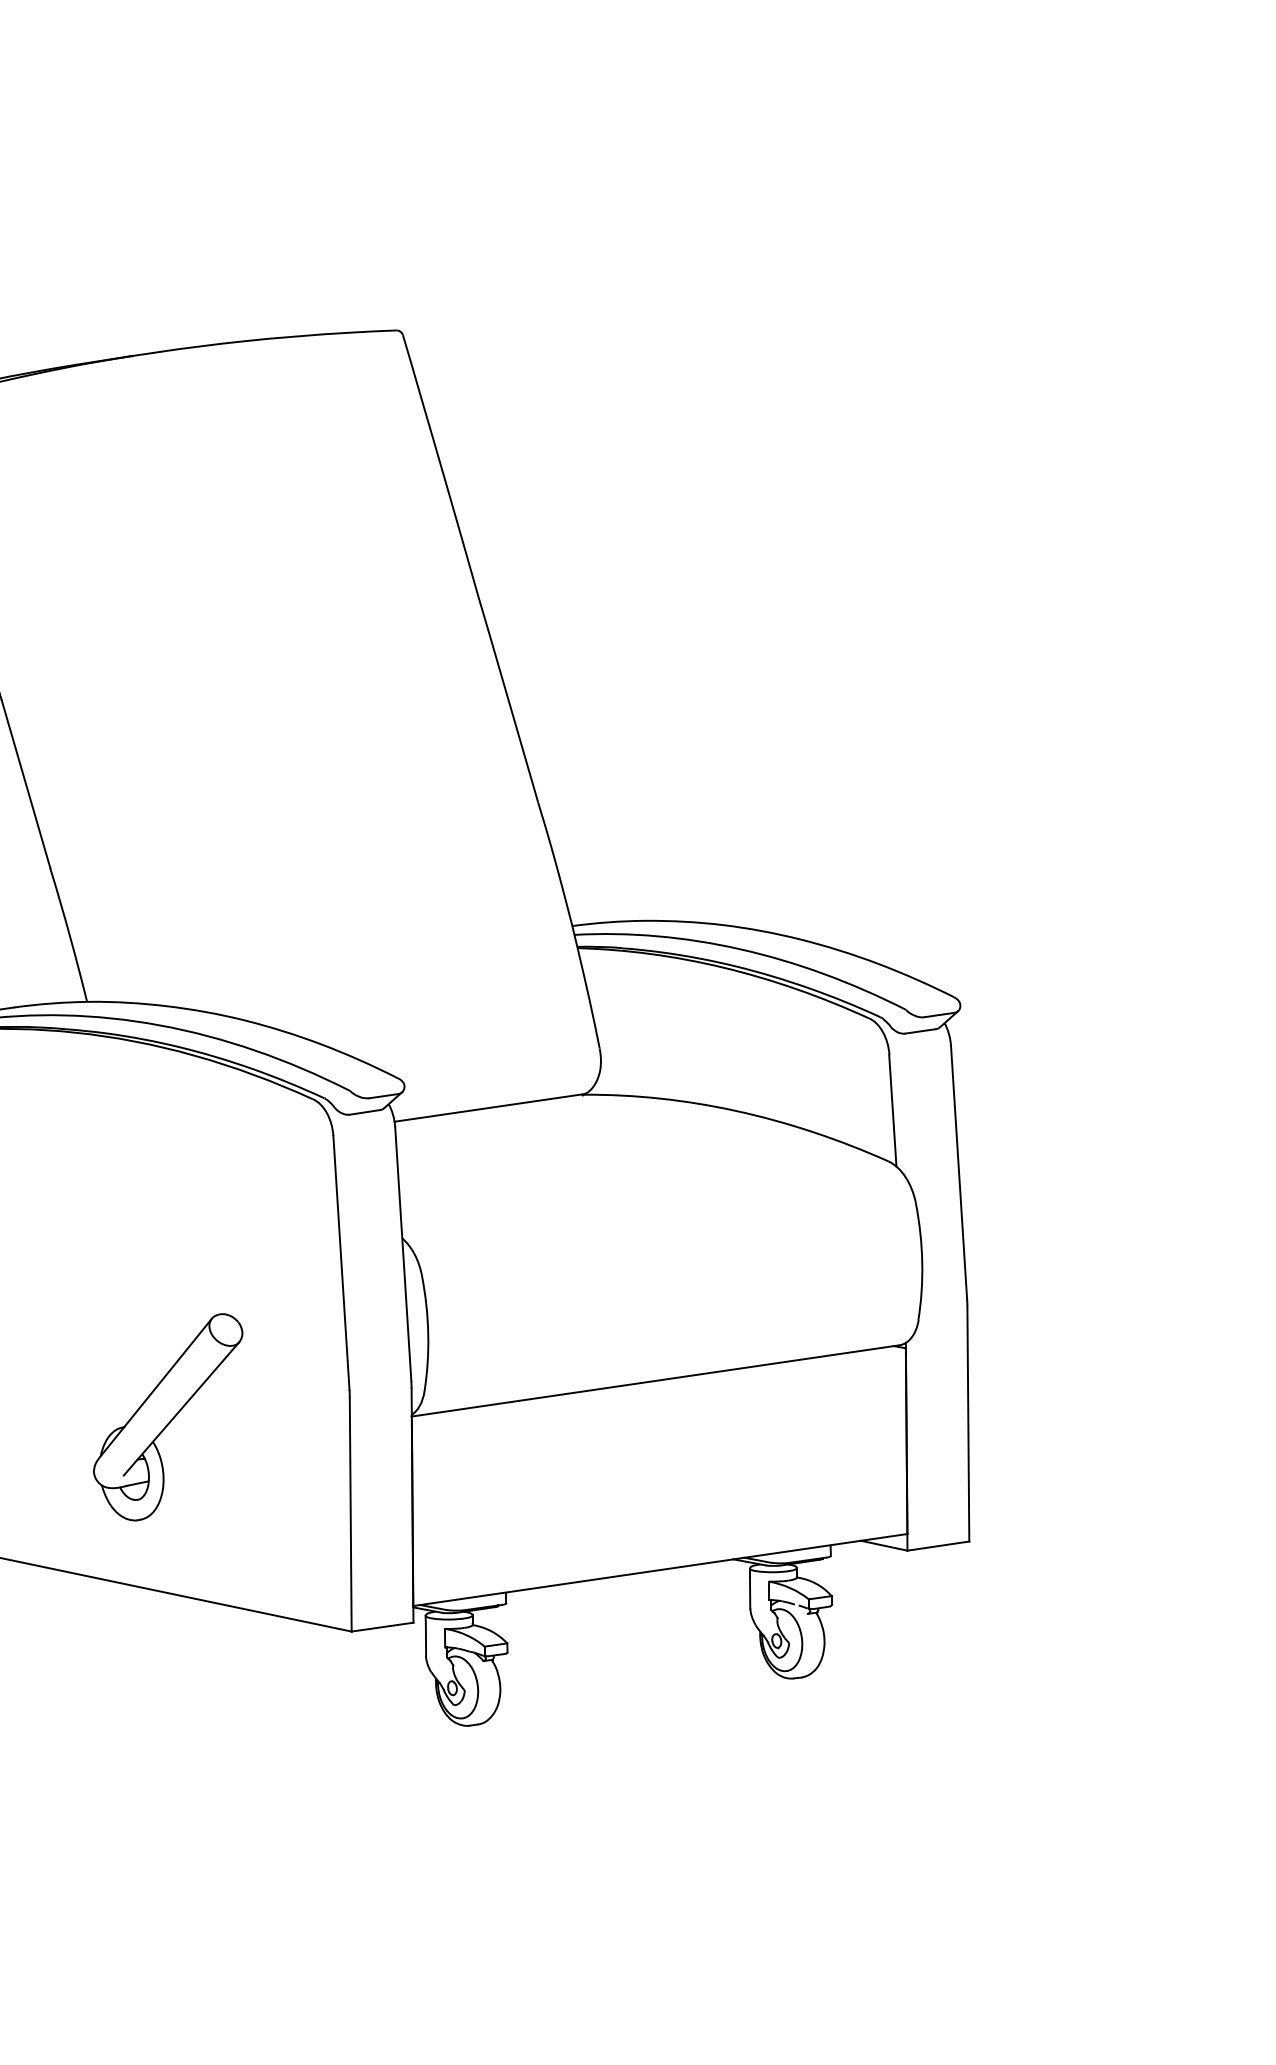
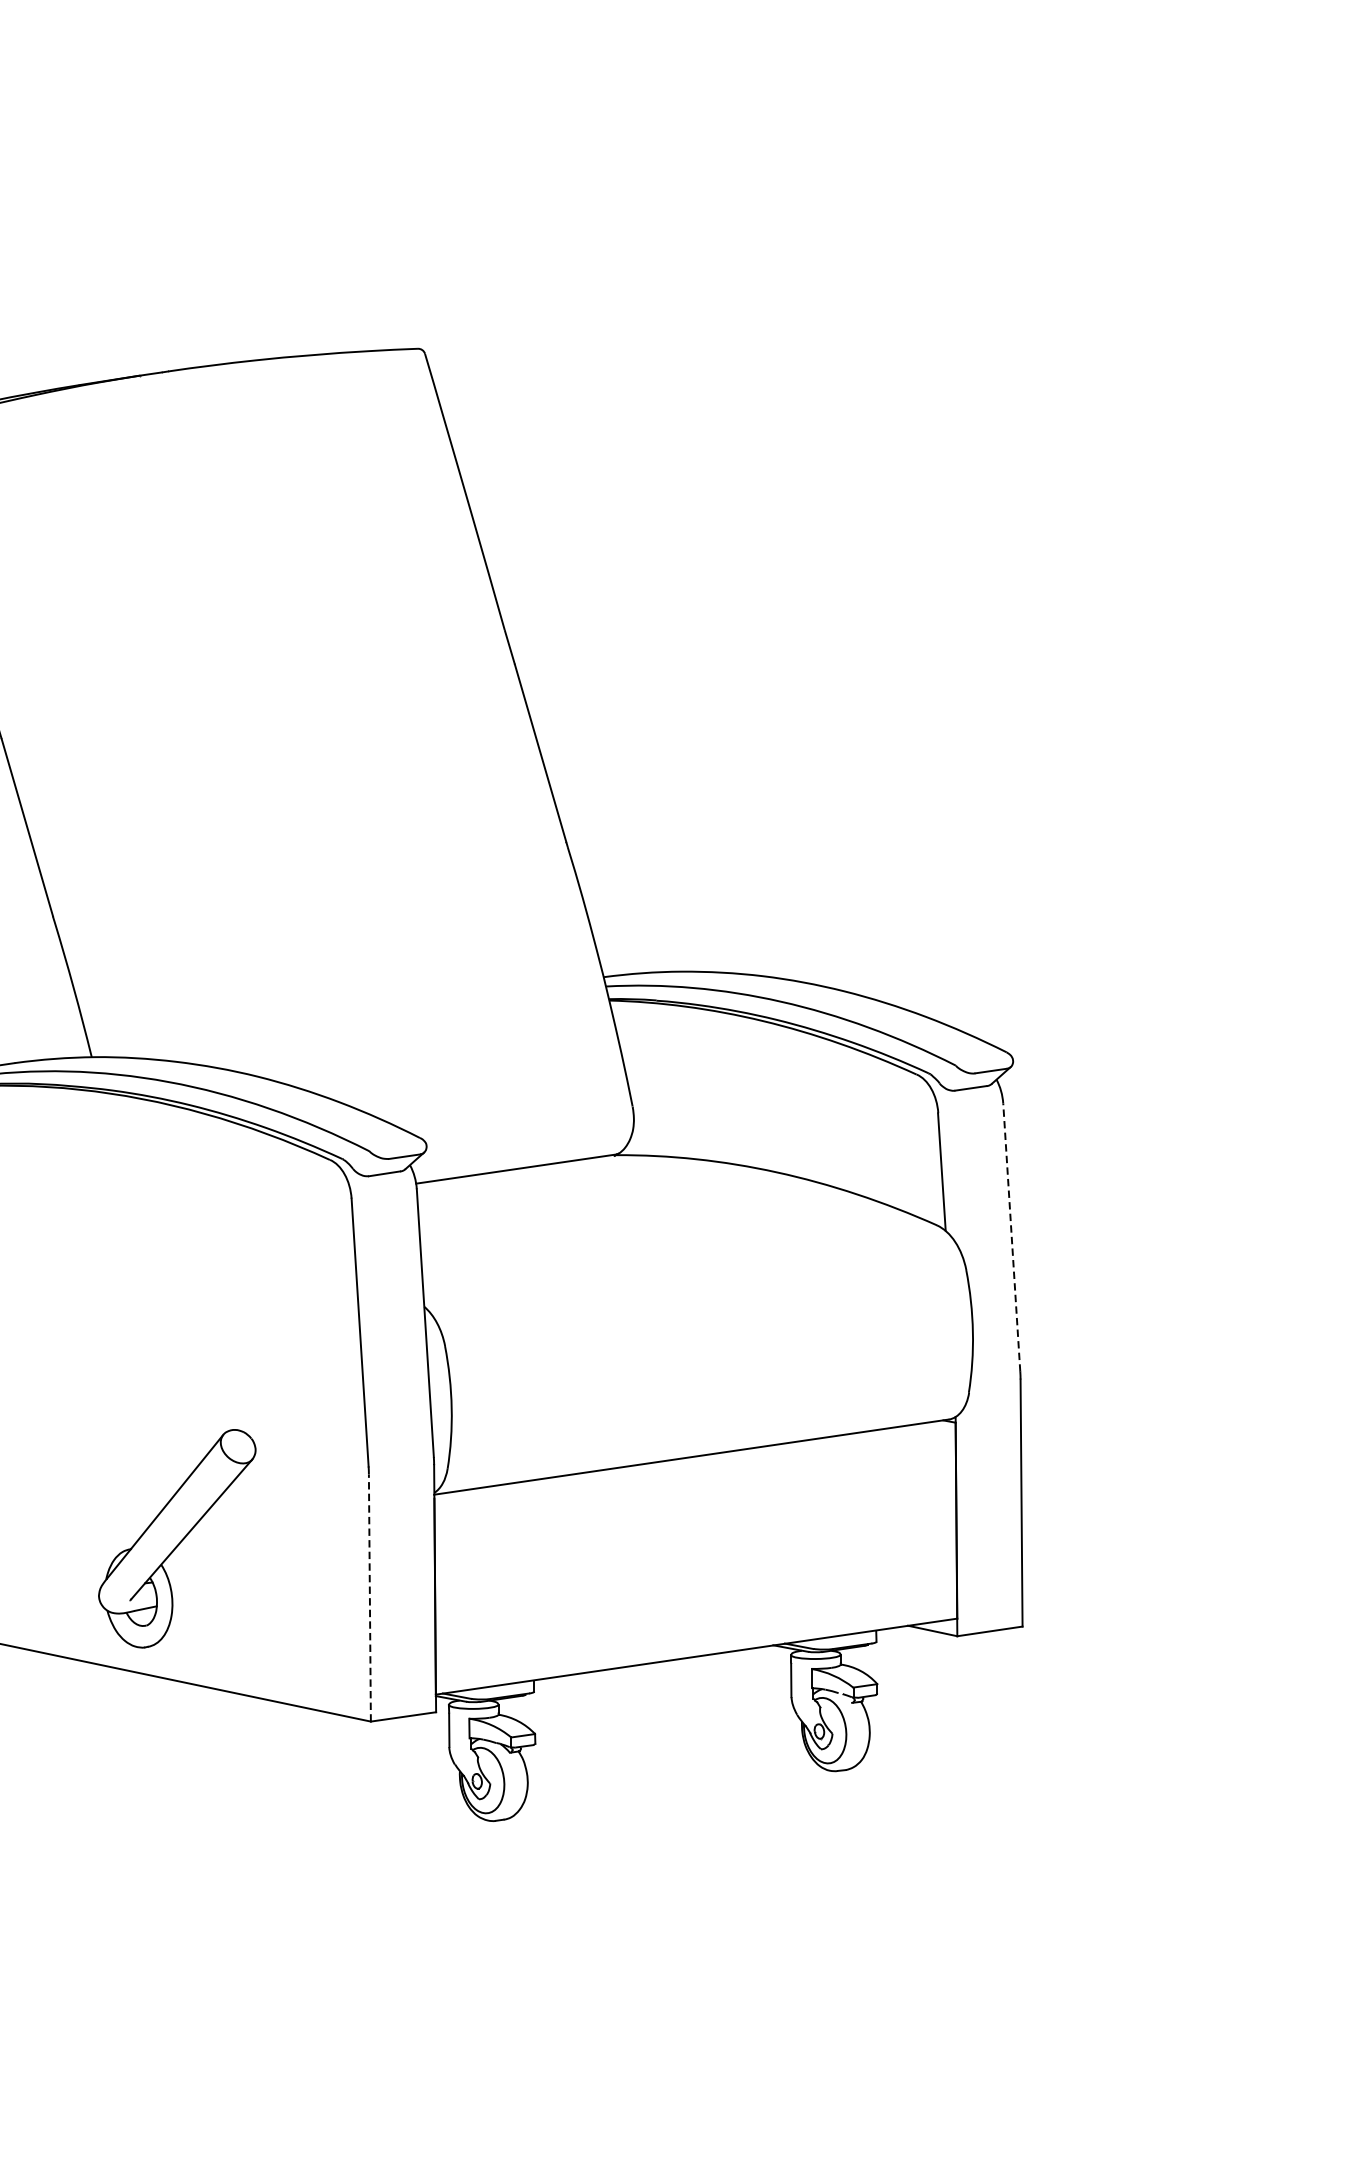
line: (959, 1172) -> (1012, 1237), solid -> dashed
part: (168, 1417) -> (177, 1538), moved
line: (350, 1514) -> (369, 1598), solid -> dashed

